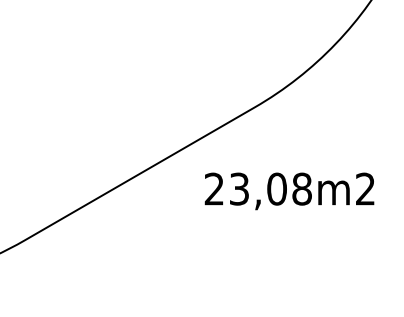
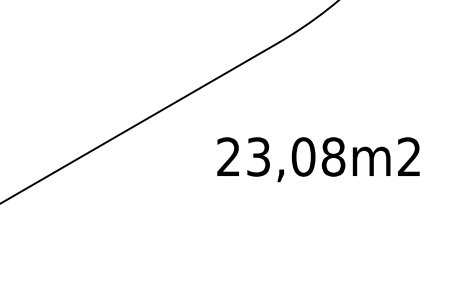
text: (289, 191) -> (318, 159), moved

